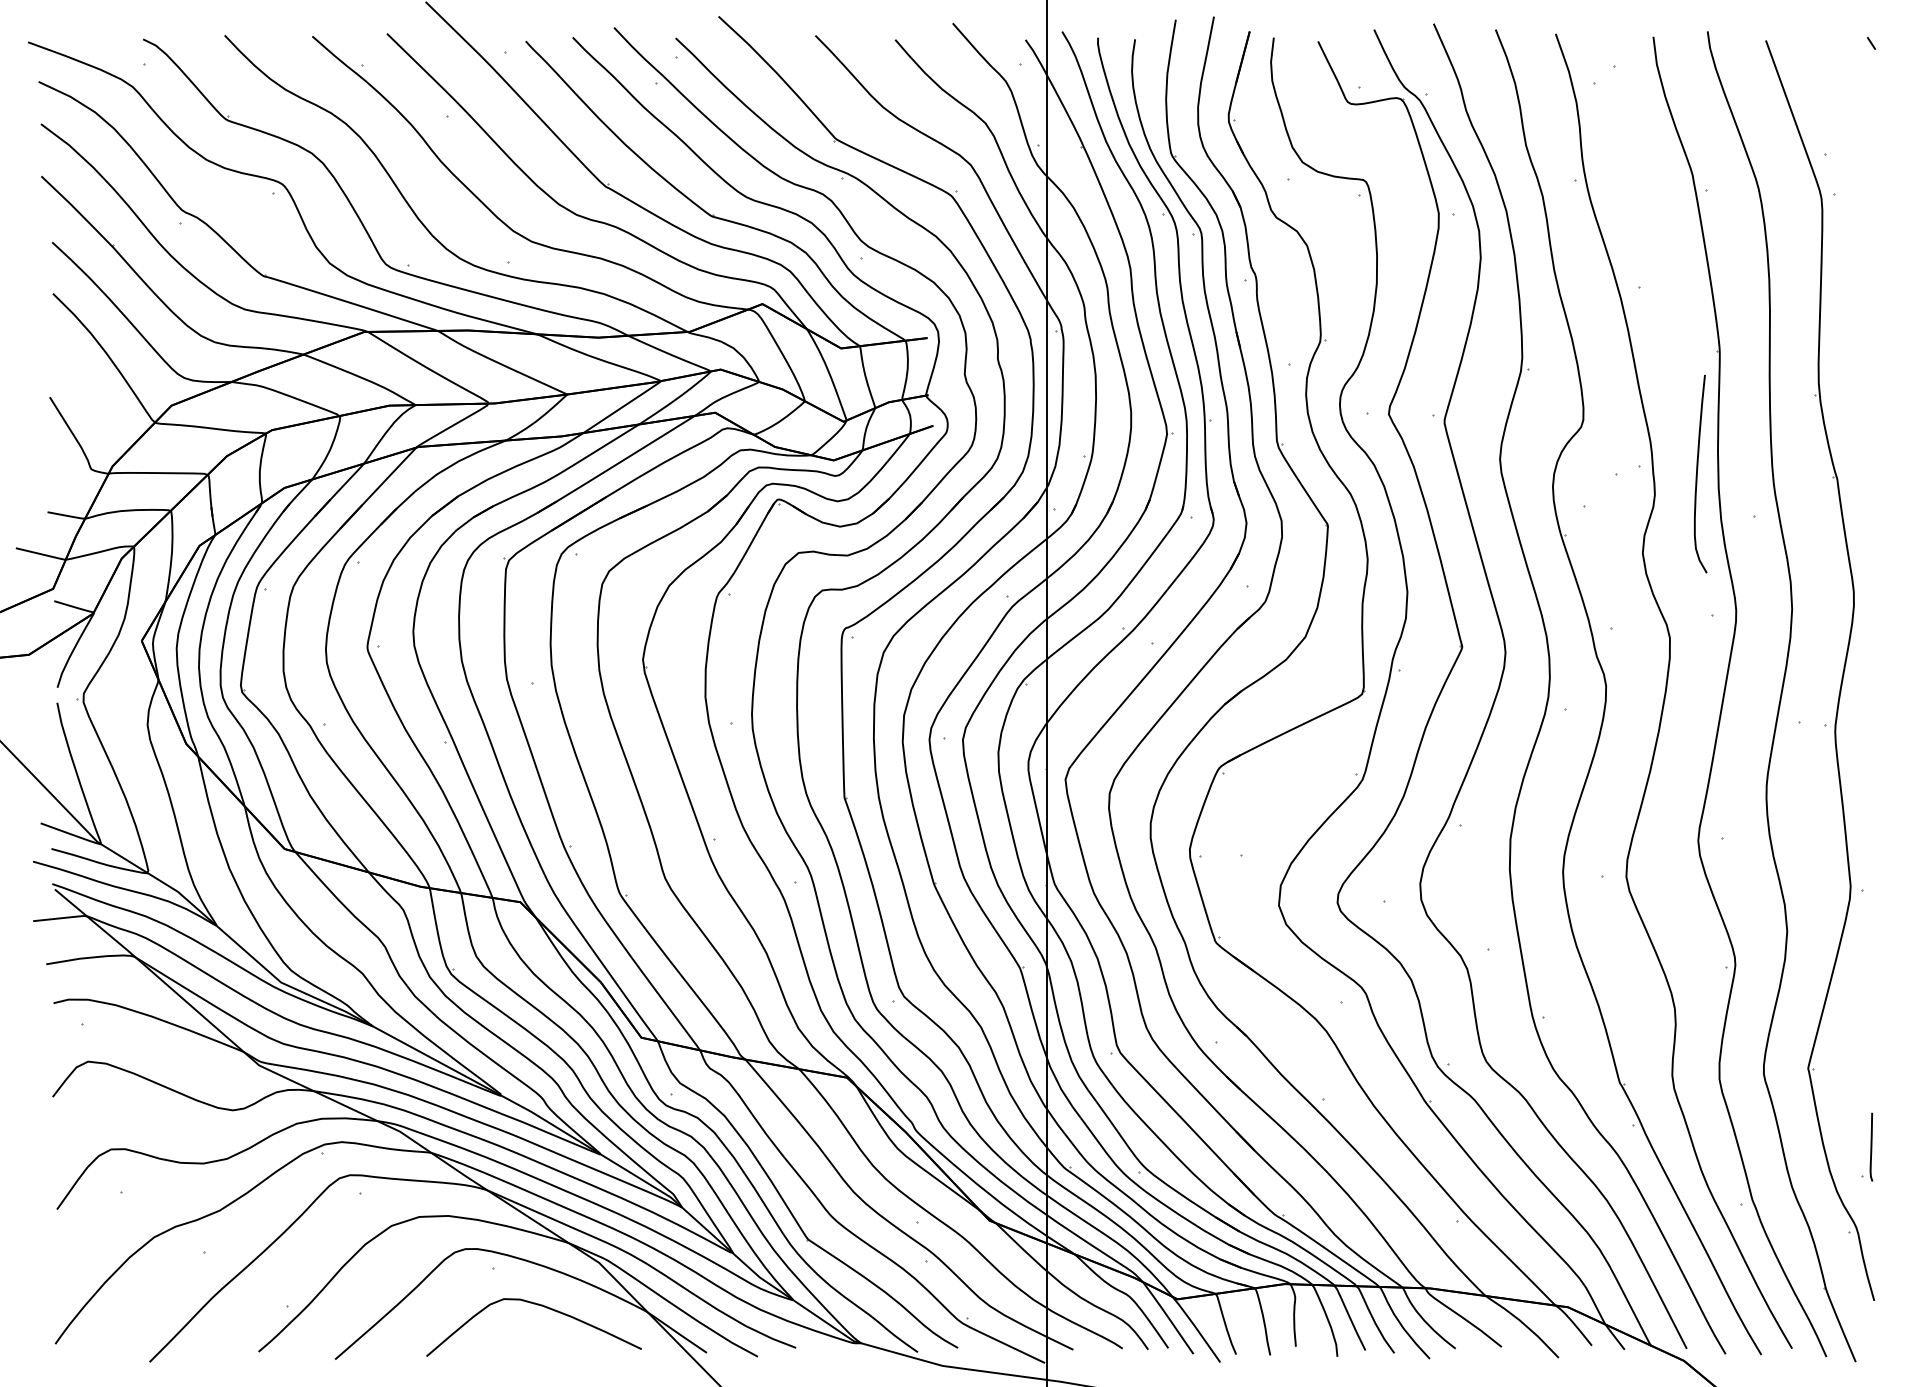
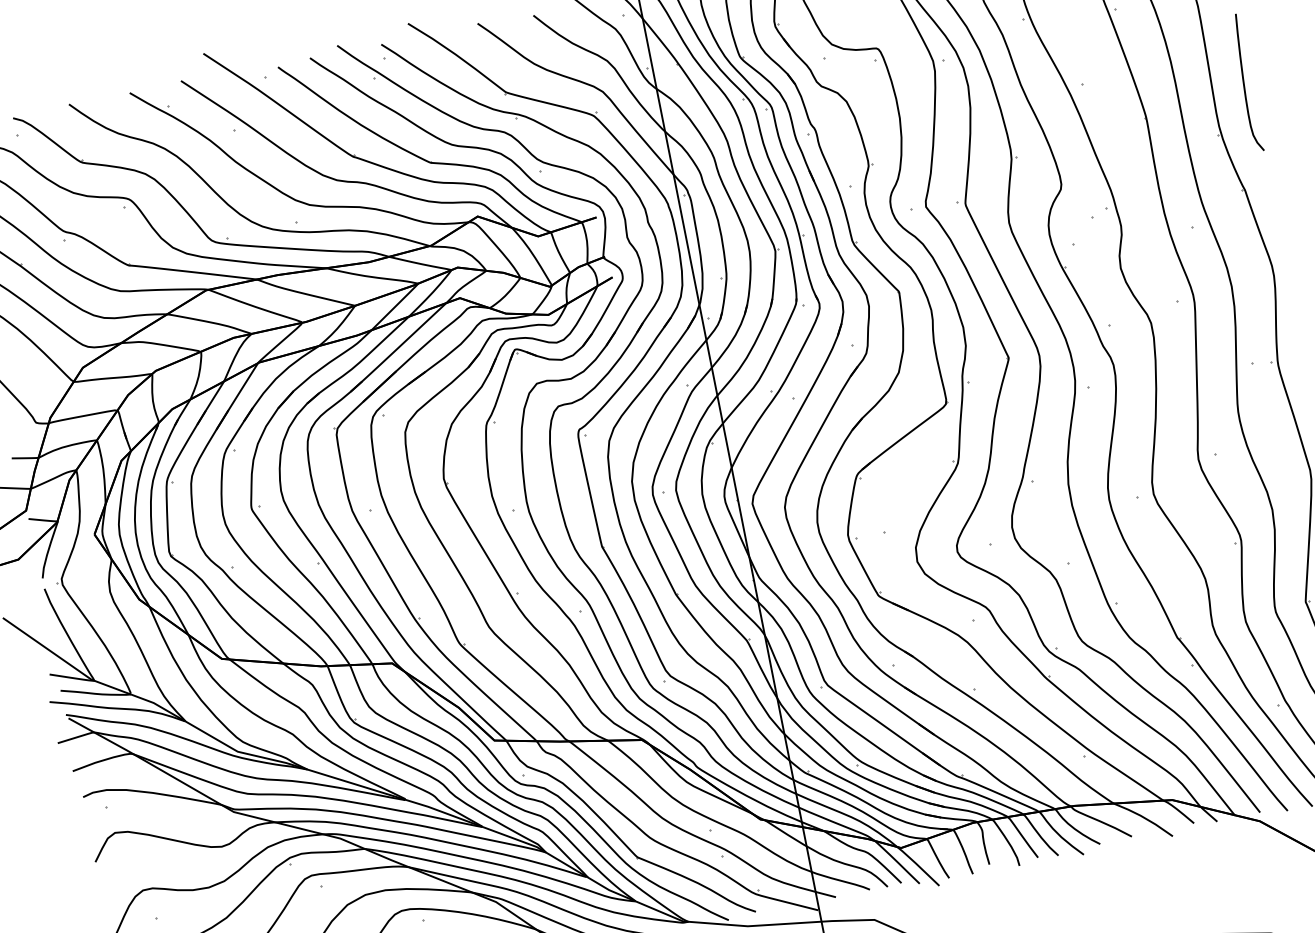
curve: (1697, 474) -> (1244, 83), moved

